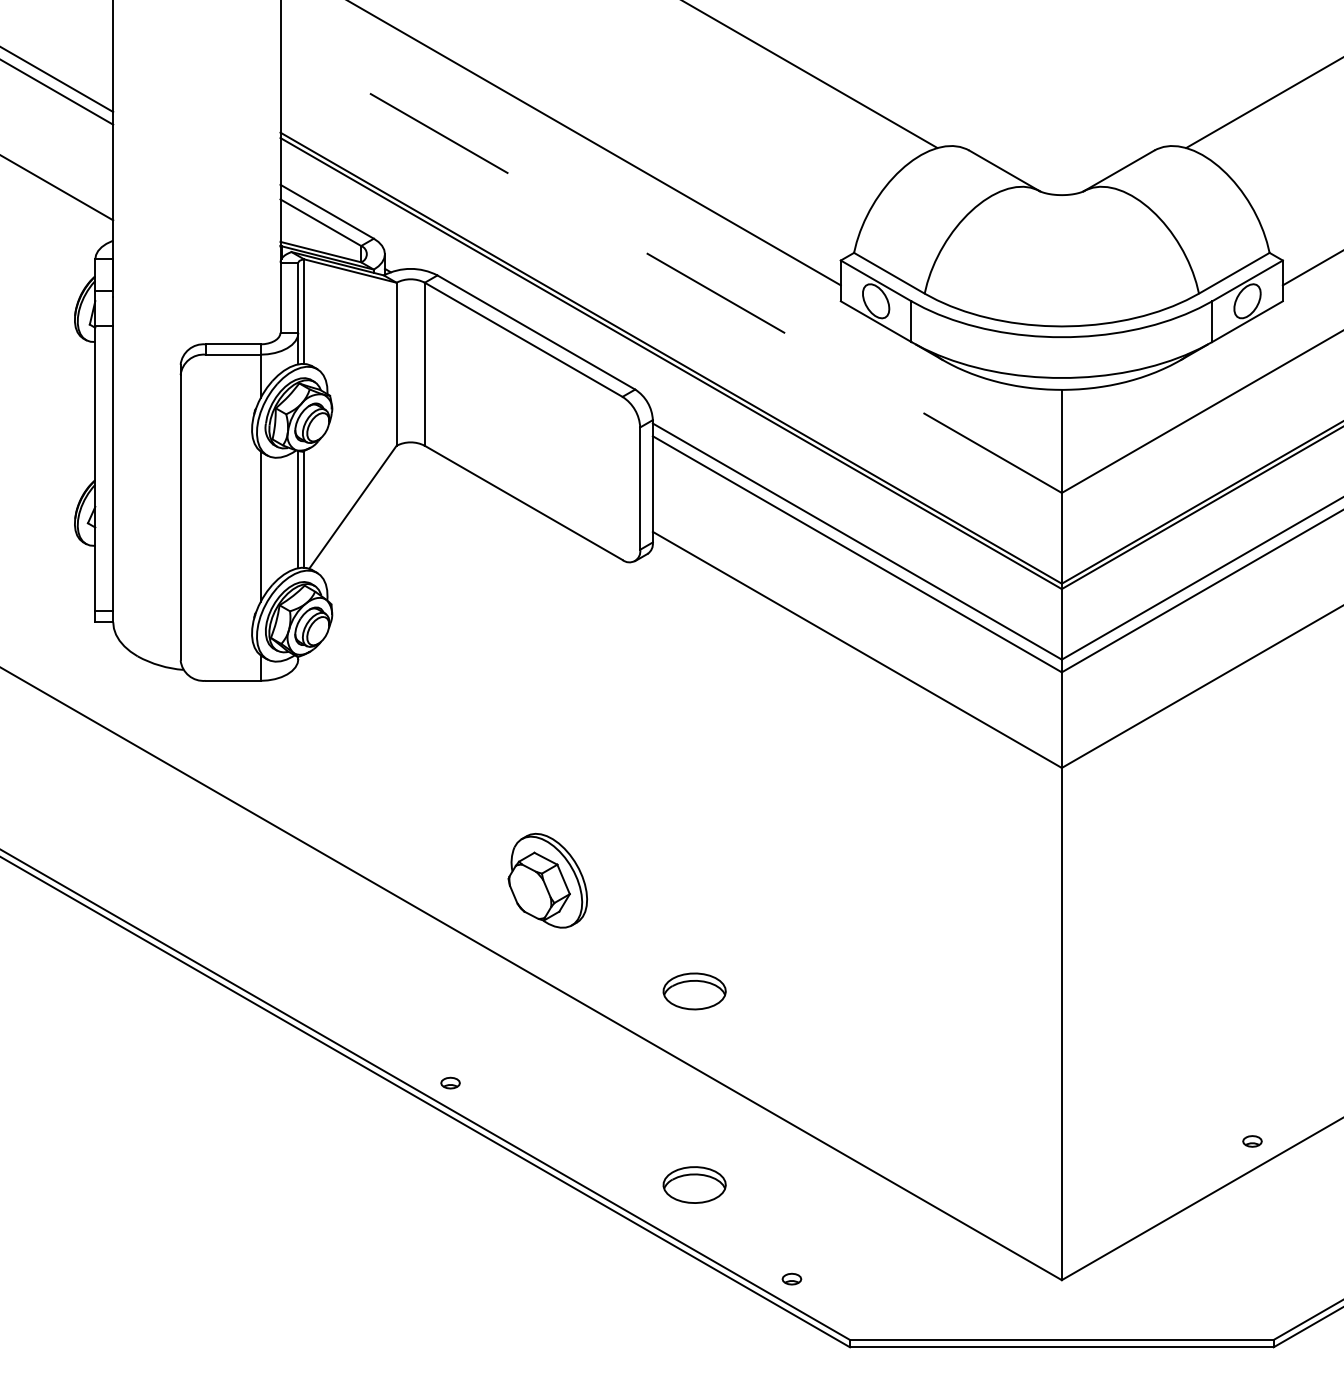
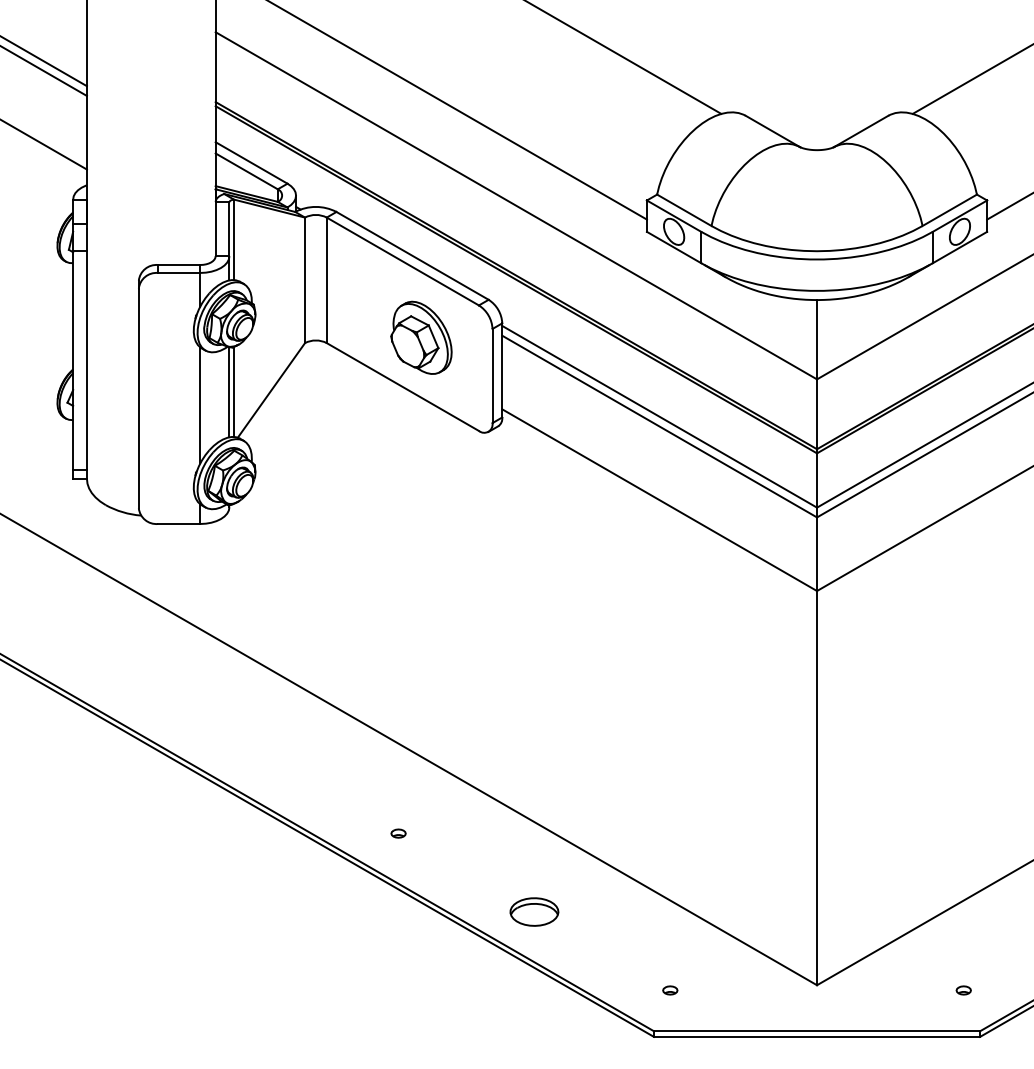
line: (670, 267) -> (515, 205), dashed -> solid
part: (547, 880) -> (421, 337), moved
part: (694, 990) -> (534, 762), removed
part: (450, 1082) -> (398, 833), moved
part: (1252, 1141) -> (963, 990), moved
part: (792, 1279) -> (670, 990), moved

